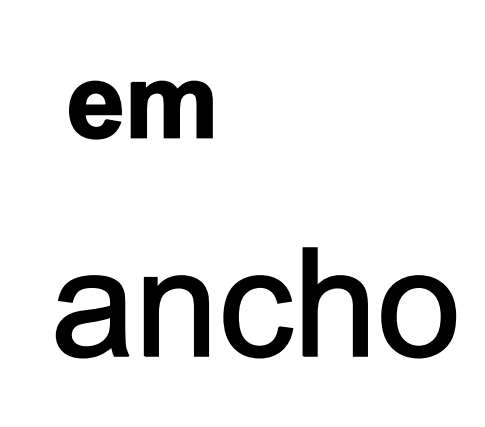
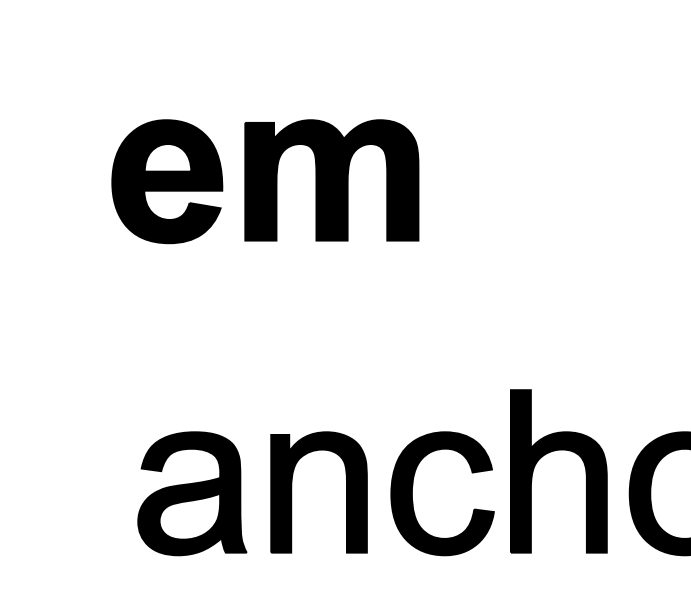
part: (140, 109) -> (264, 180), size x1.43

